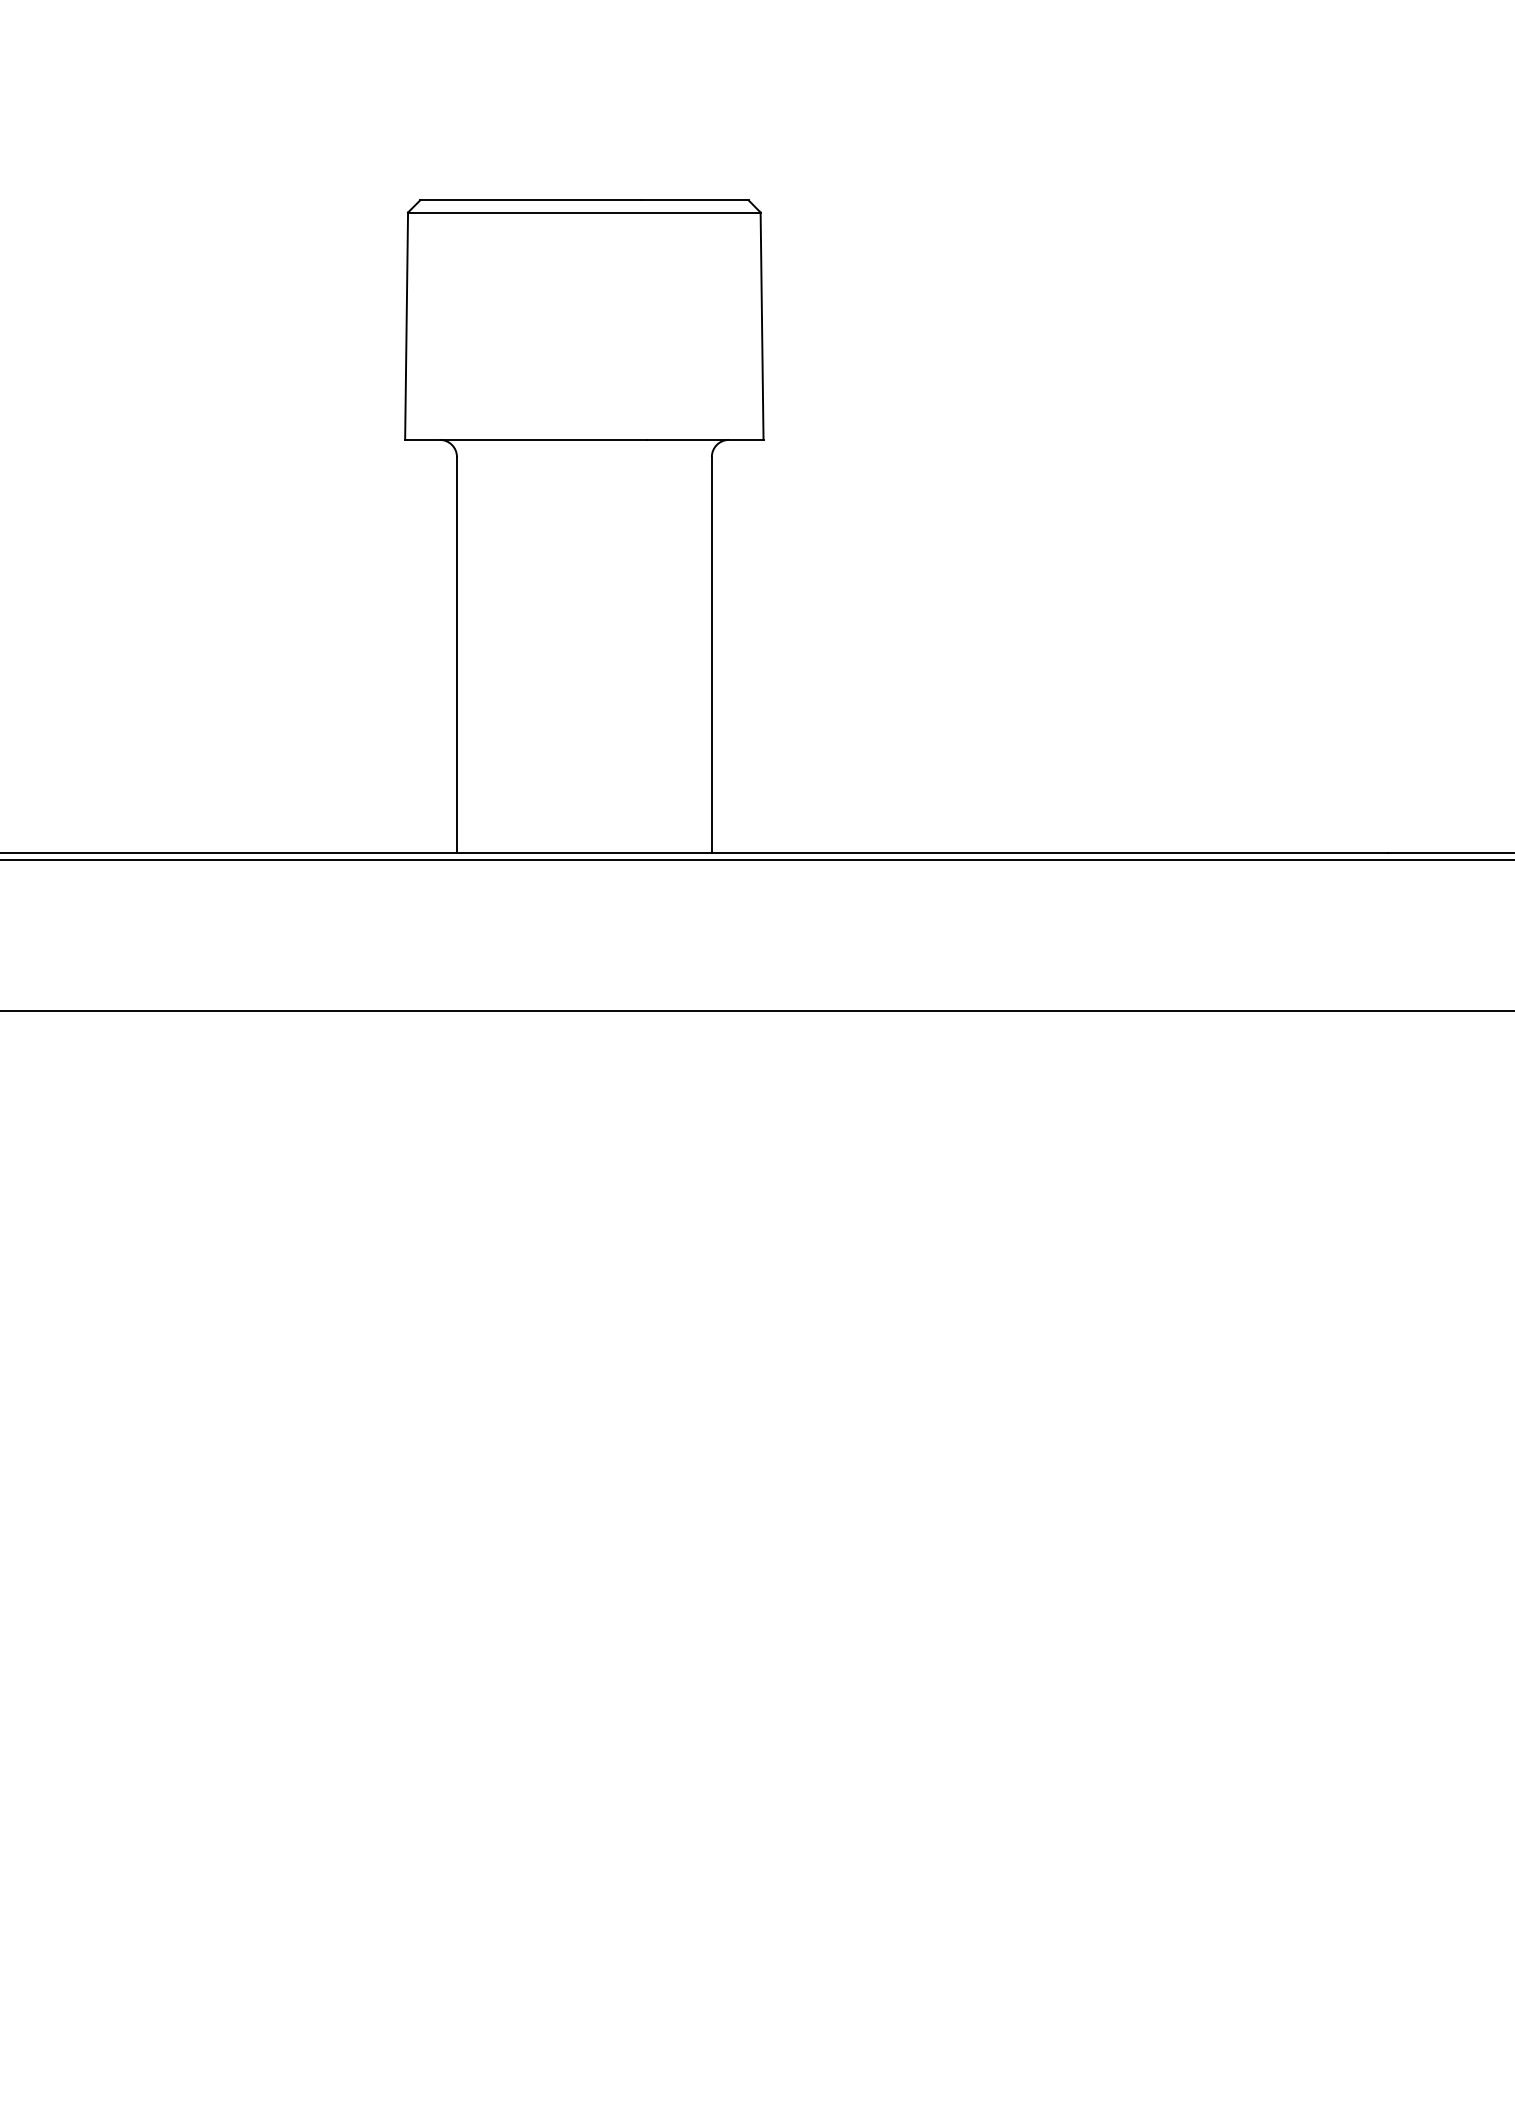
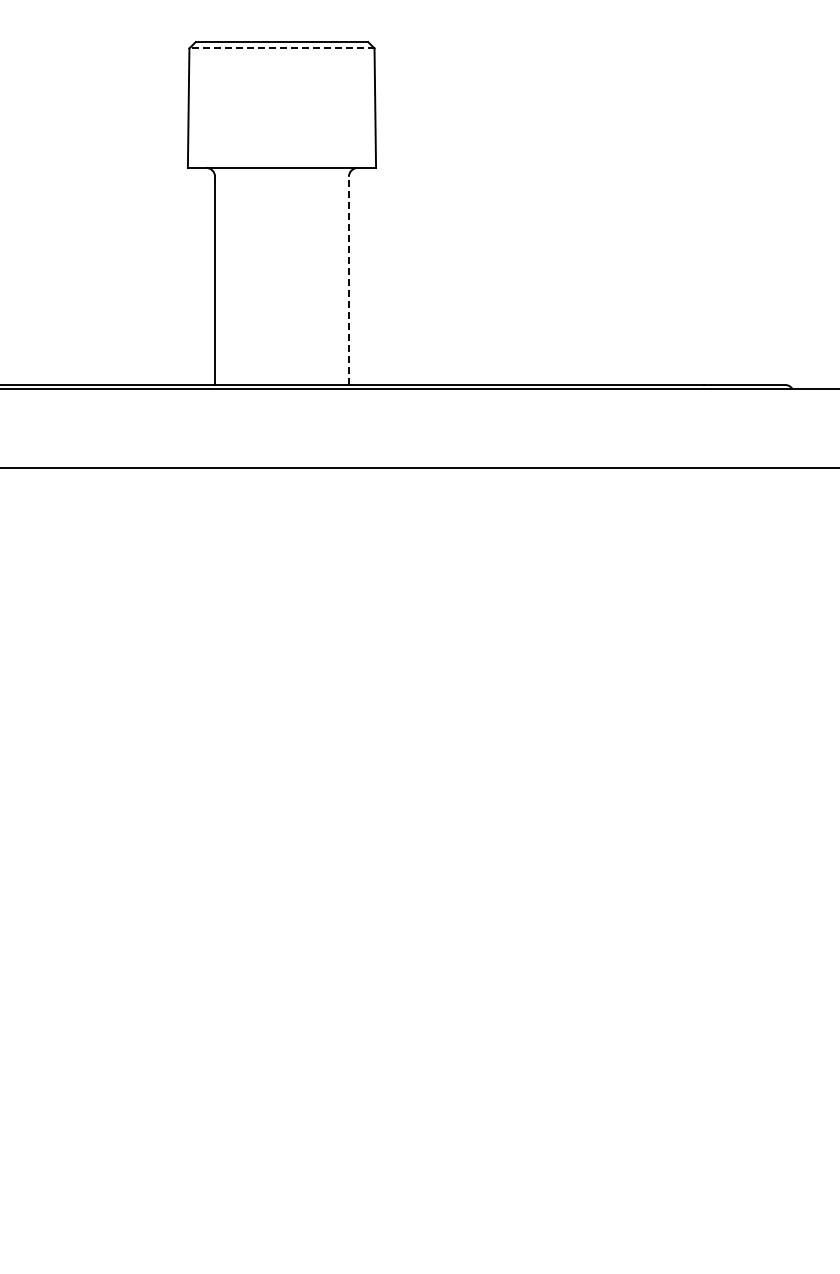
line: (583, 212) -> (281, 48), solid -> dashed
line: (711, 654) -> (348, 280), solid -> dashed

